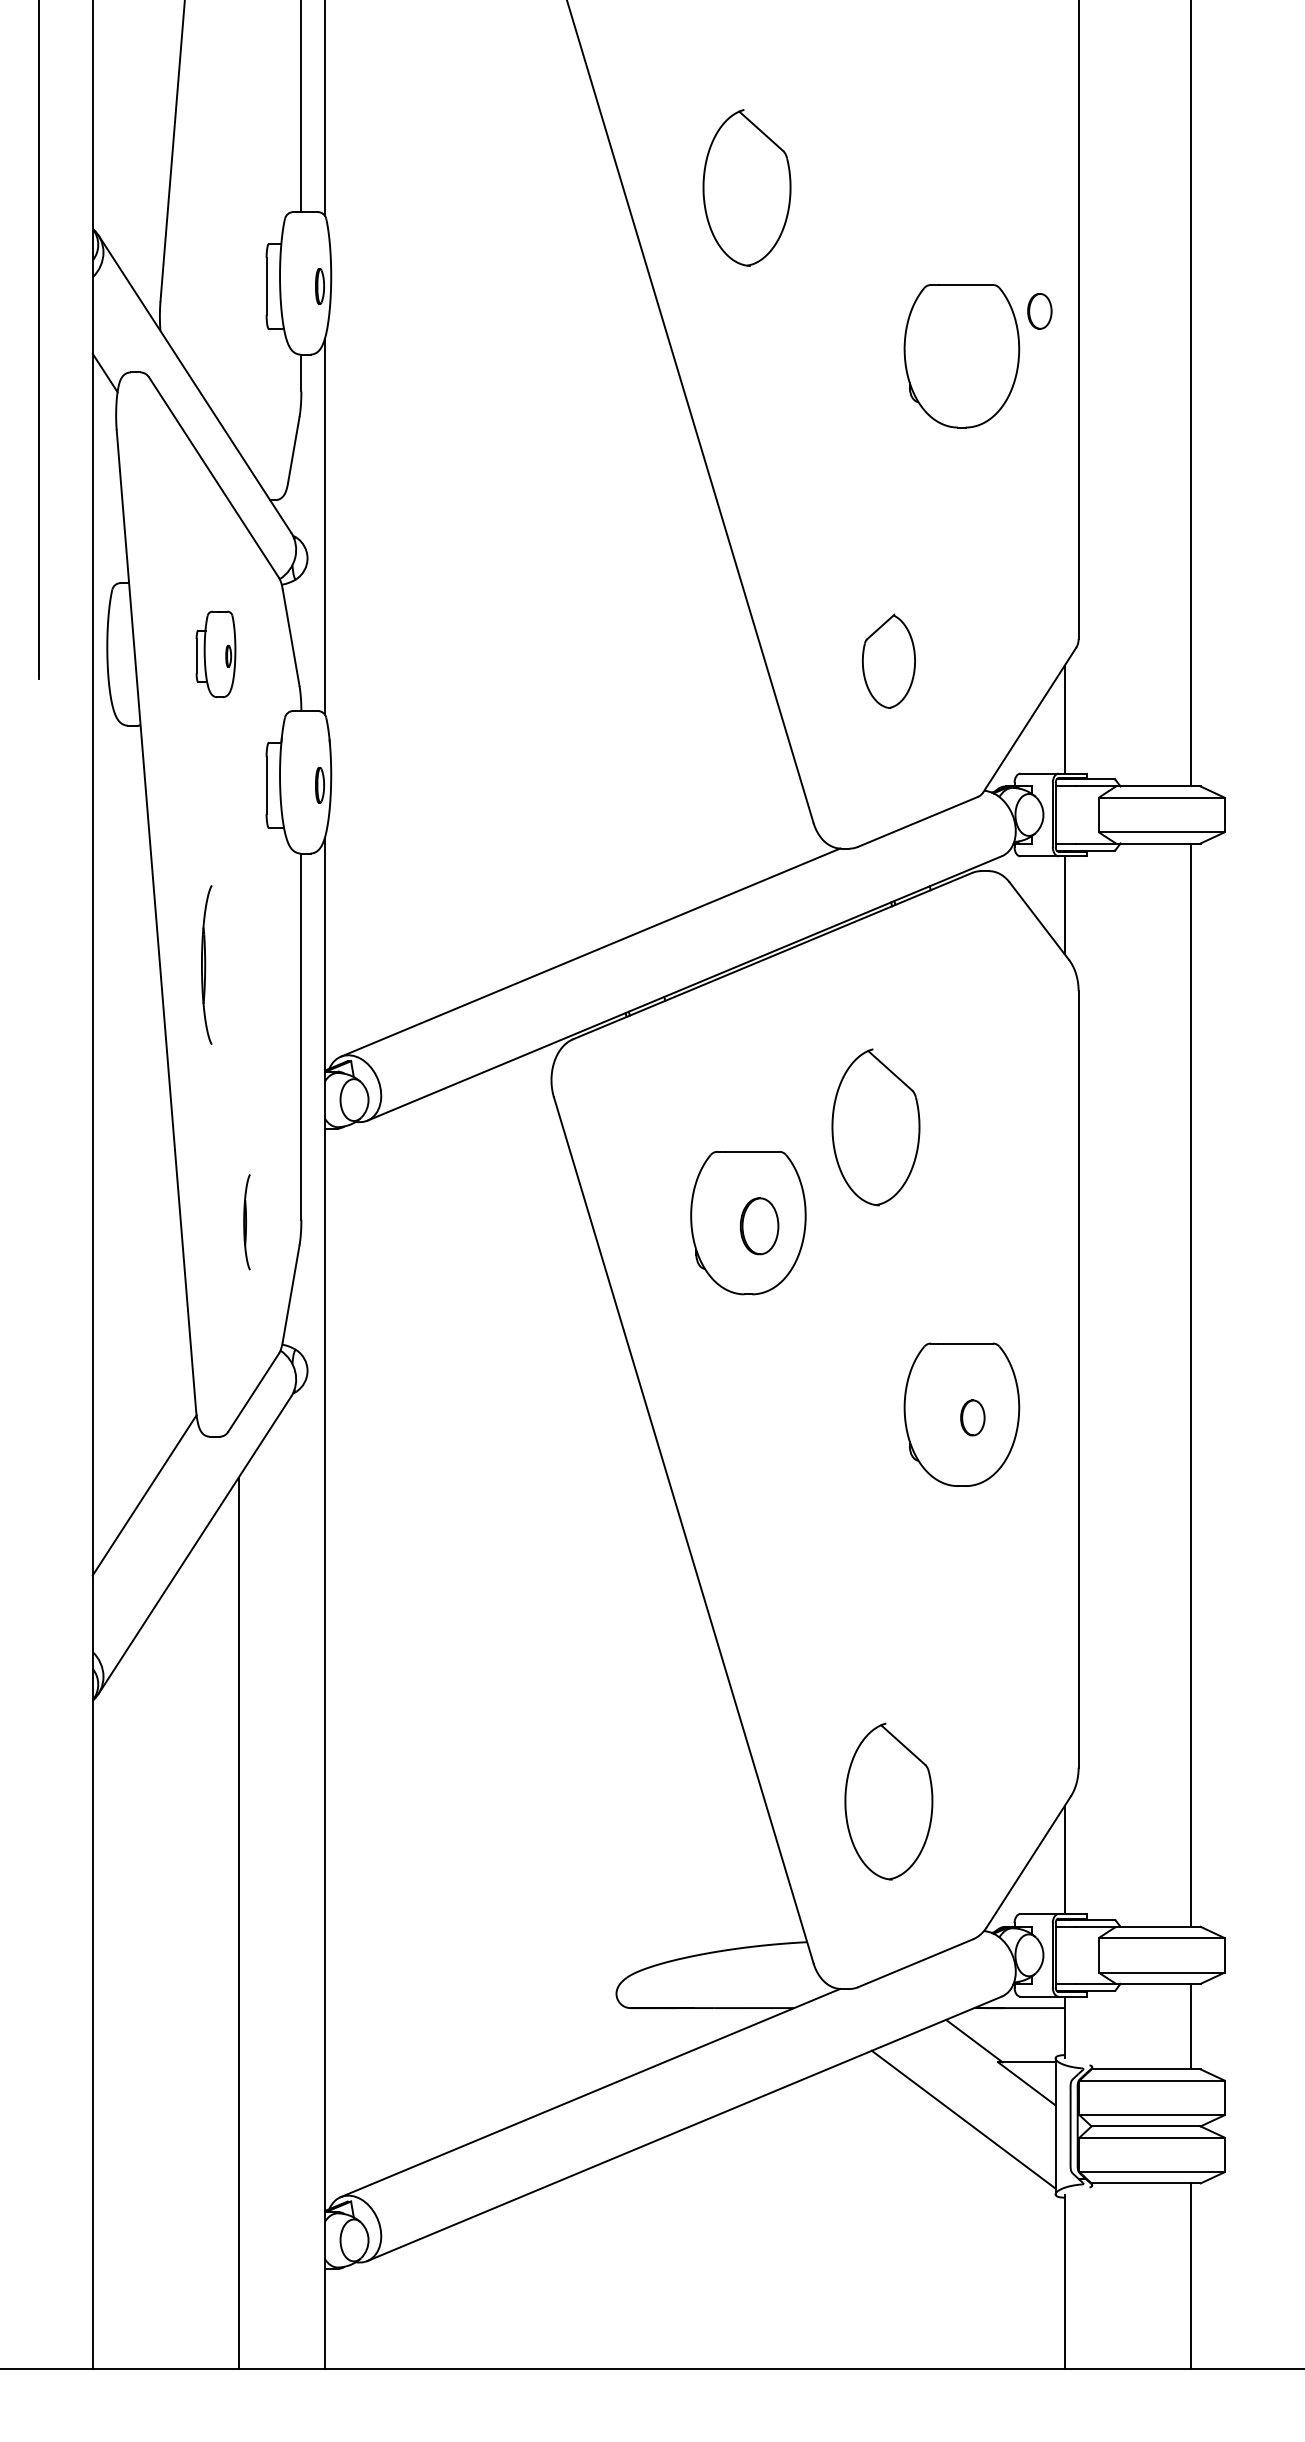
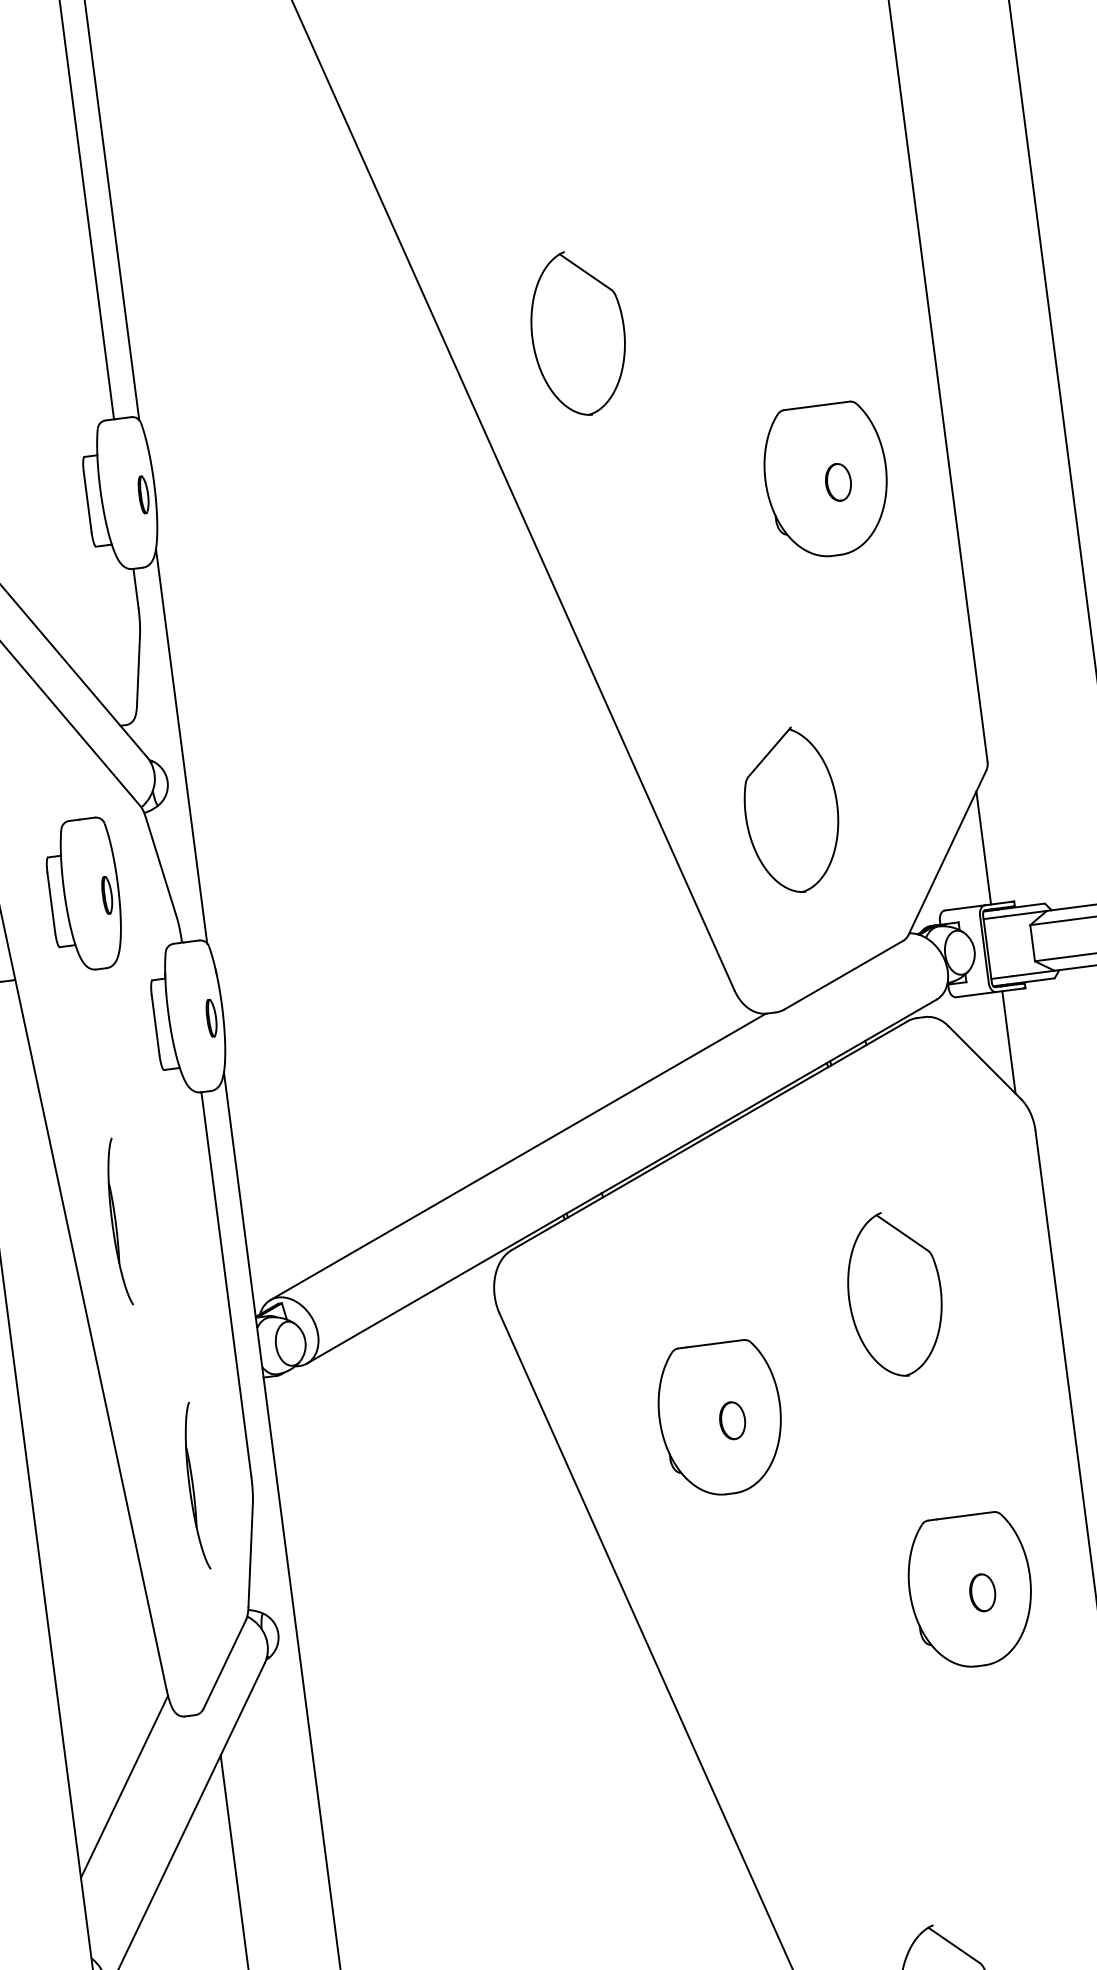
part: (1039, 311) -> (838, 482), moved
part: (215, 654) -> (84, 895), size x1.67
part: (888, 661) -> (791, 810), size x1.67
part: (875, 1127) -> (894, 1294), moved
part: (246, 1222) -> (194, 1486), size x1.67
part: (758, 1225) -> (731, 1420), size x0.62

